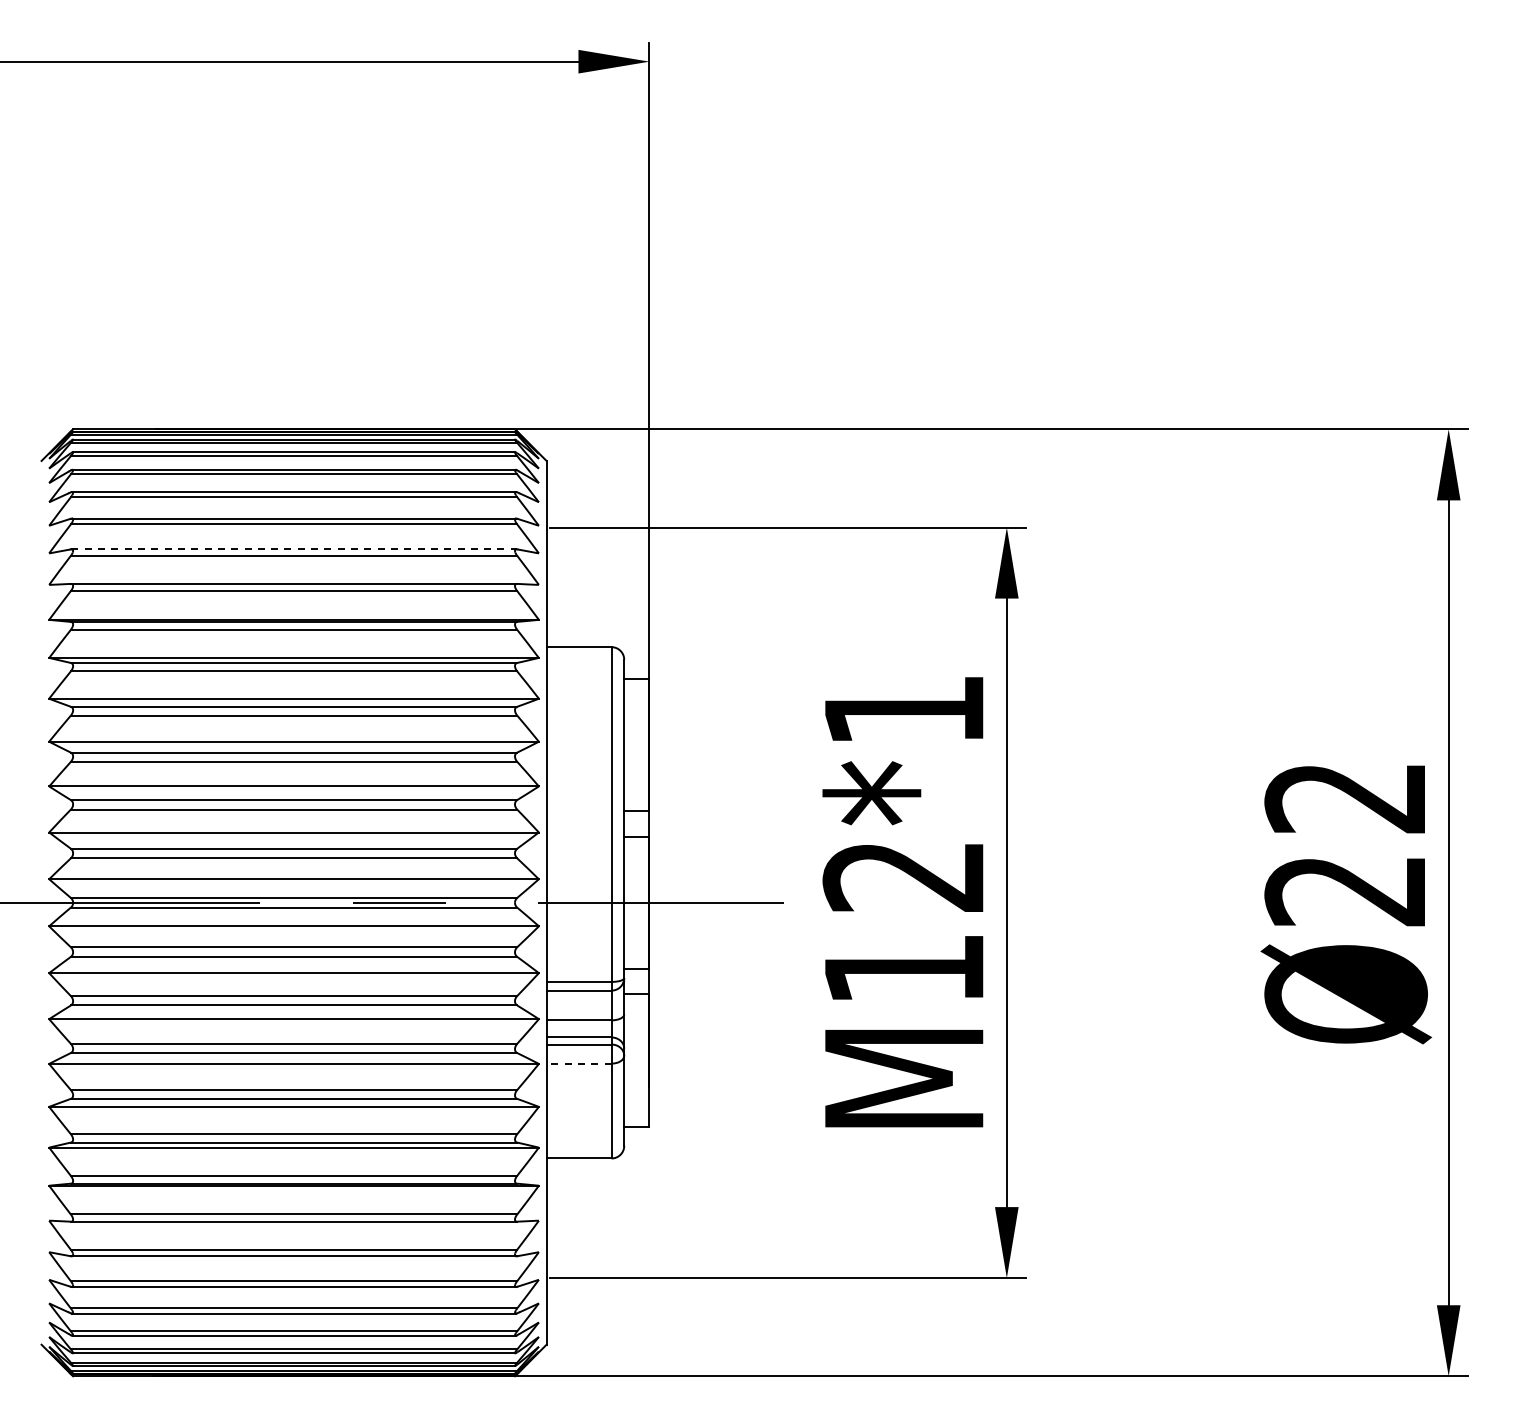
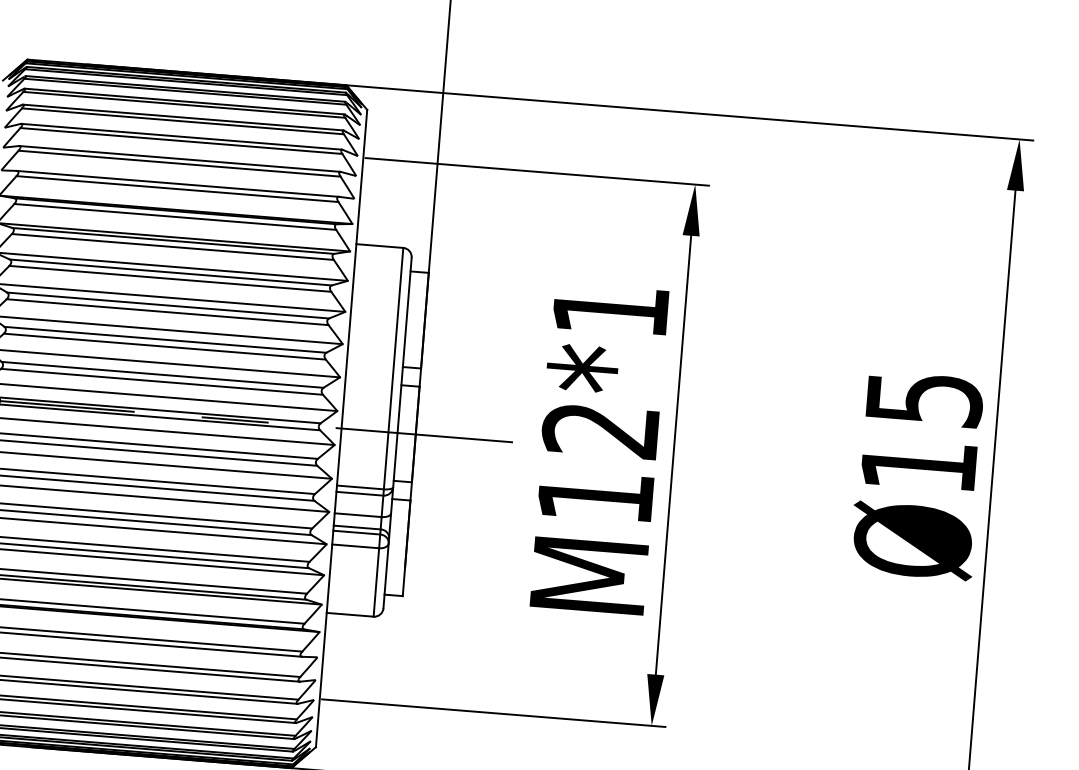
line: (294, 549) -> (180, 159), dashed -> solid
text: (1345, 844) -> (921, 432), Ø22 -> Ø15
line: (579, 1063) -> (355, 546), dashed -> solid

